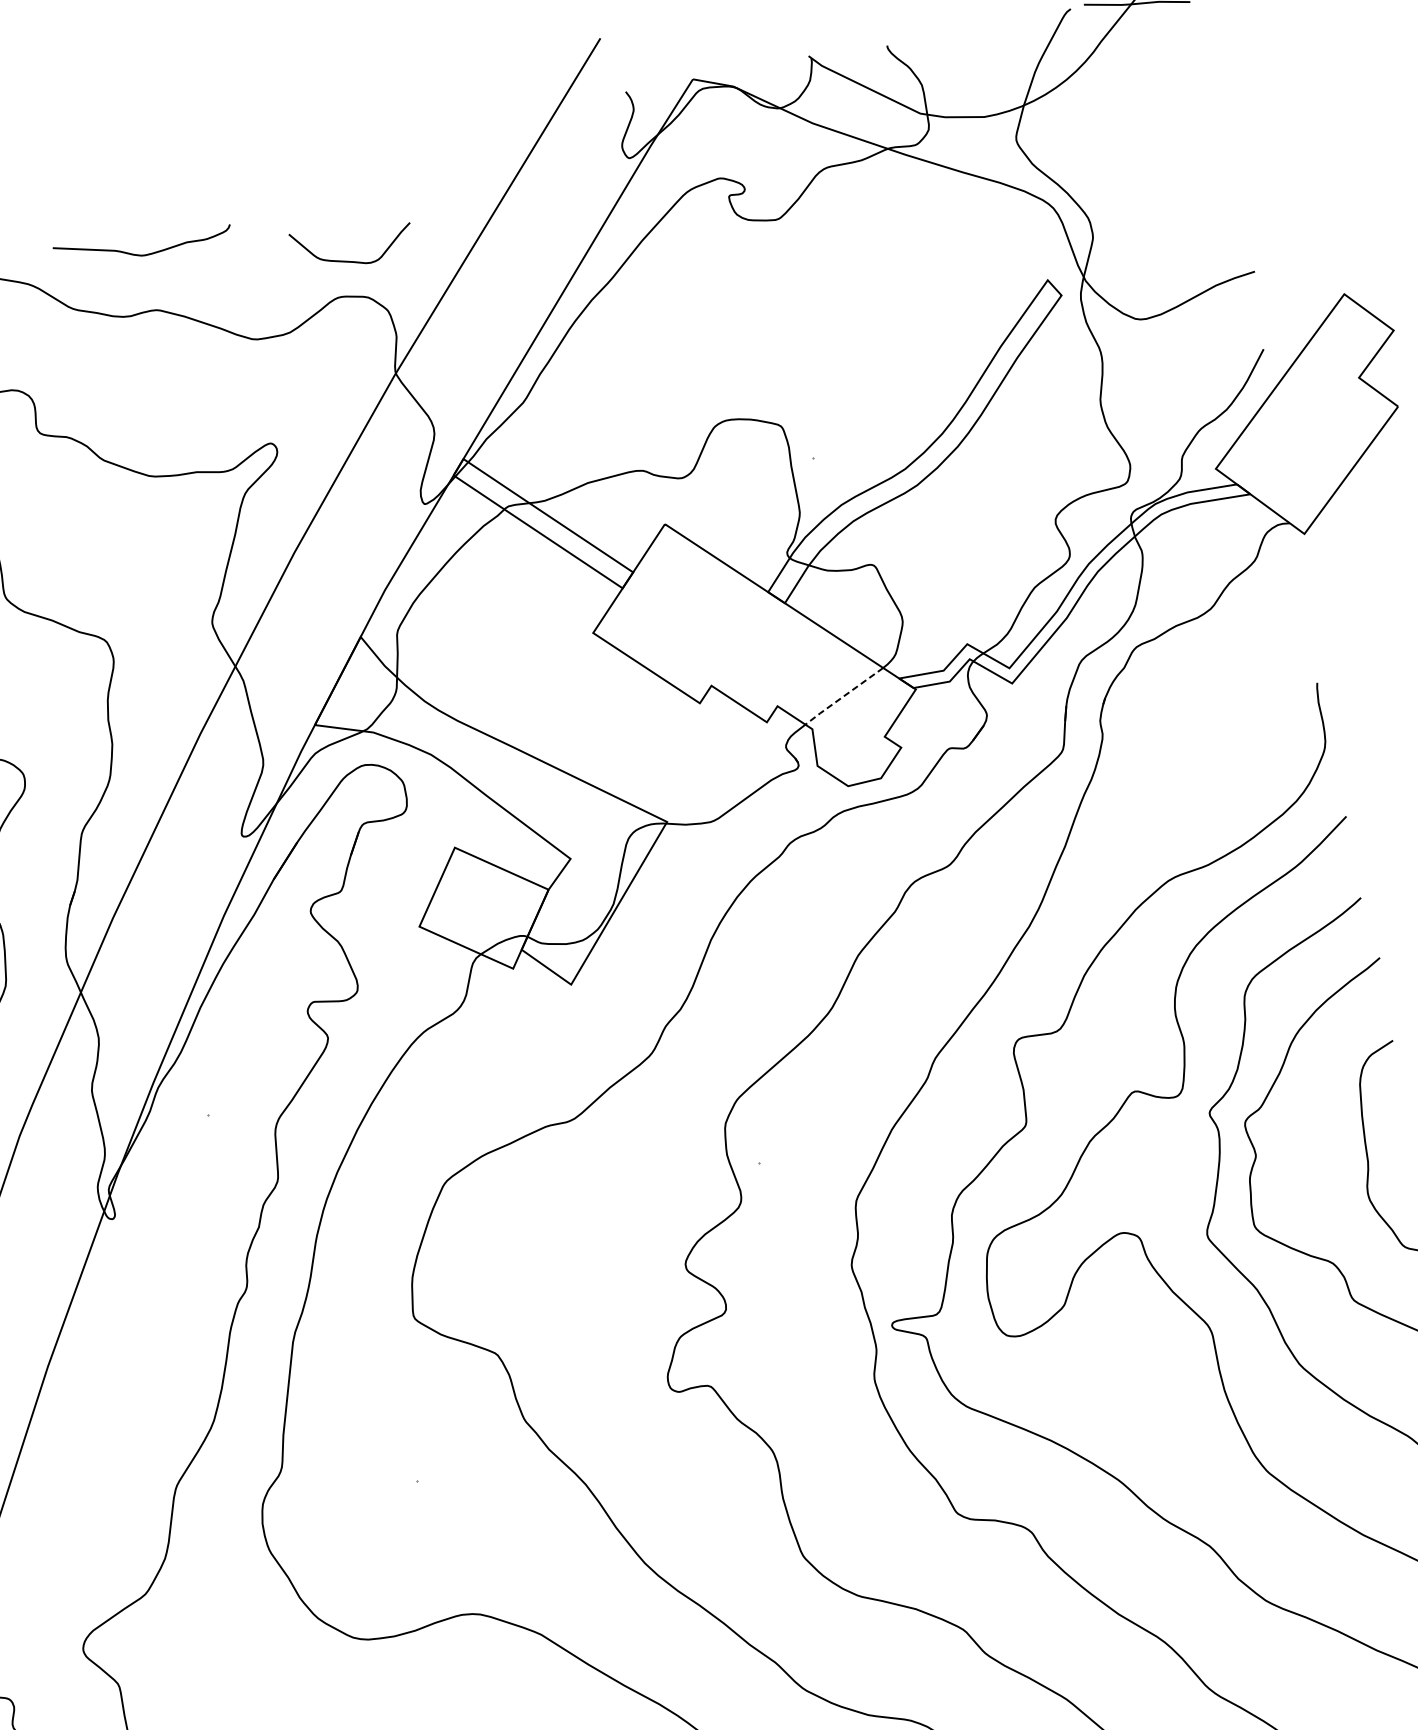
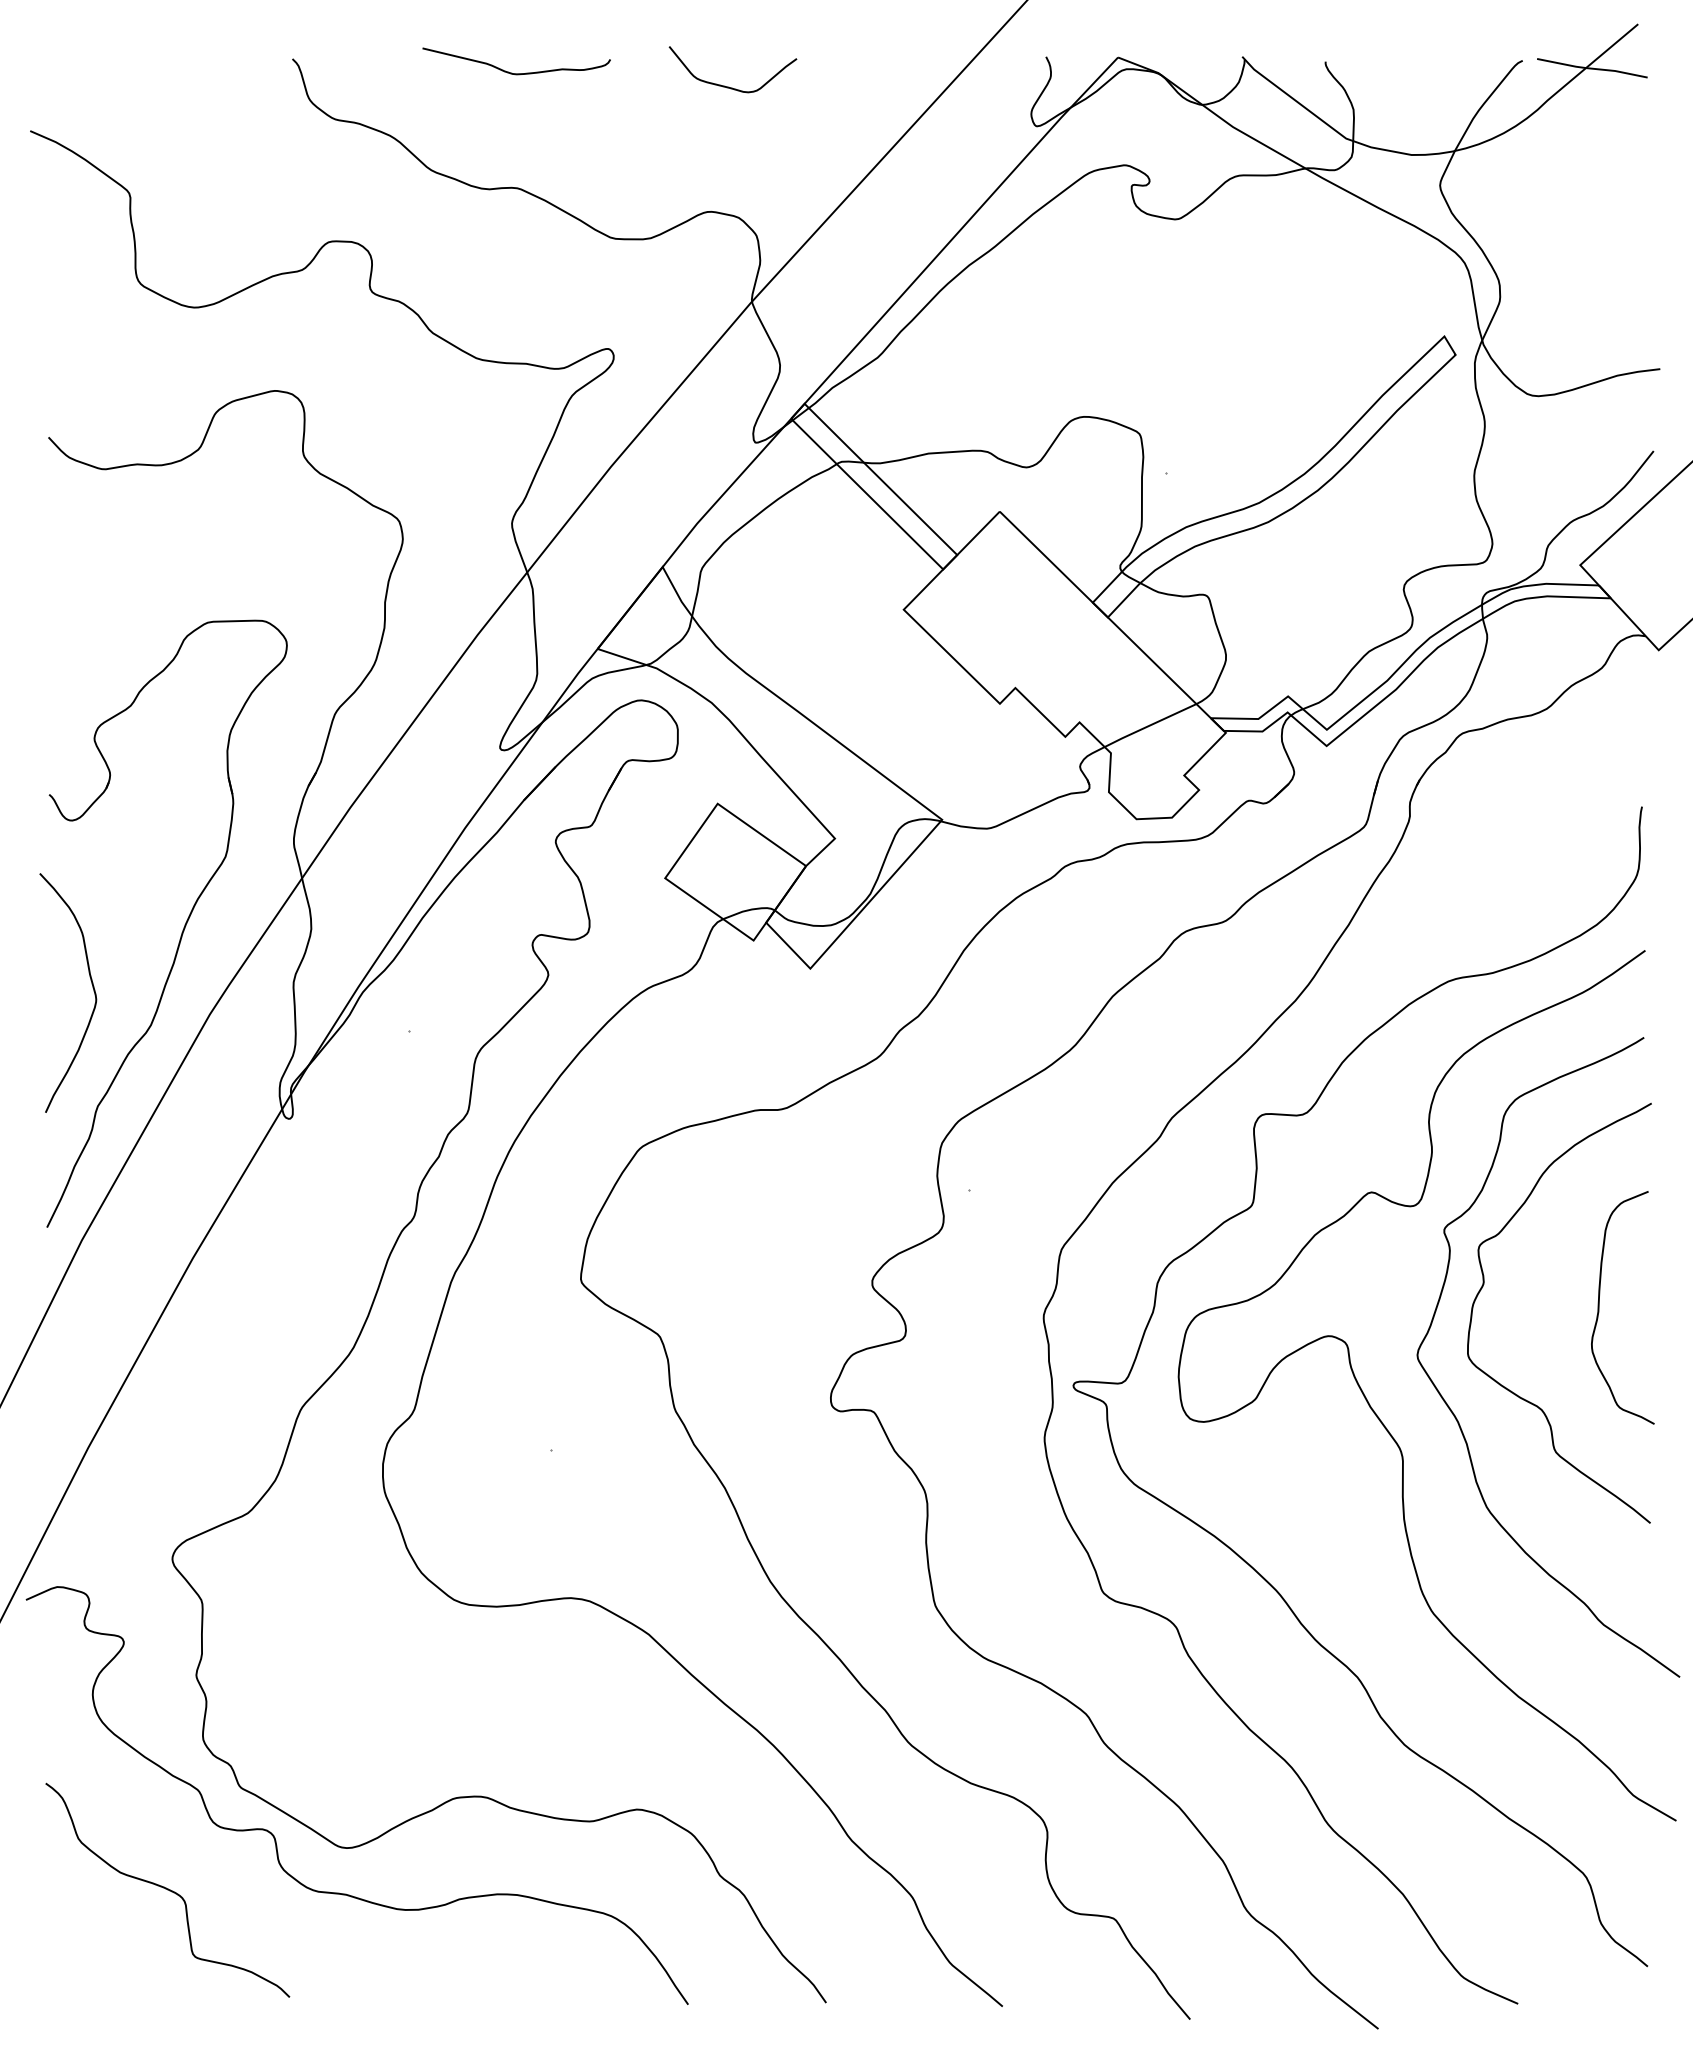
curve: (144, 254) -> (516, 73), moved
curve: (351, 260) -> (728, 86), moved
line: (843, 696) -> (1149, 725), dashed -> solid

